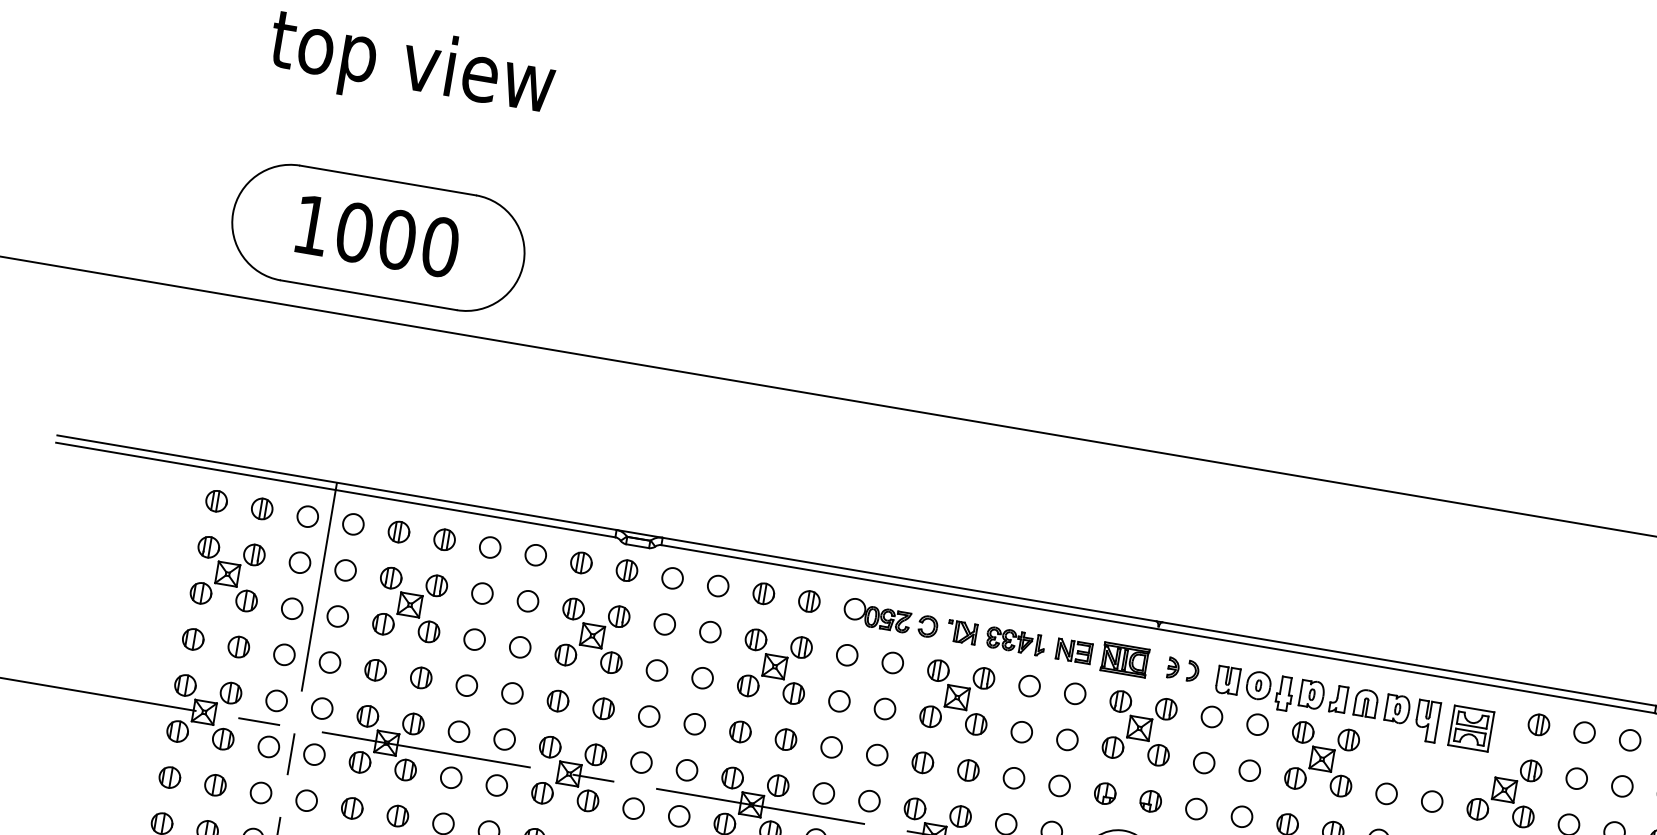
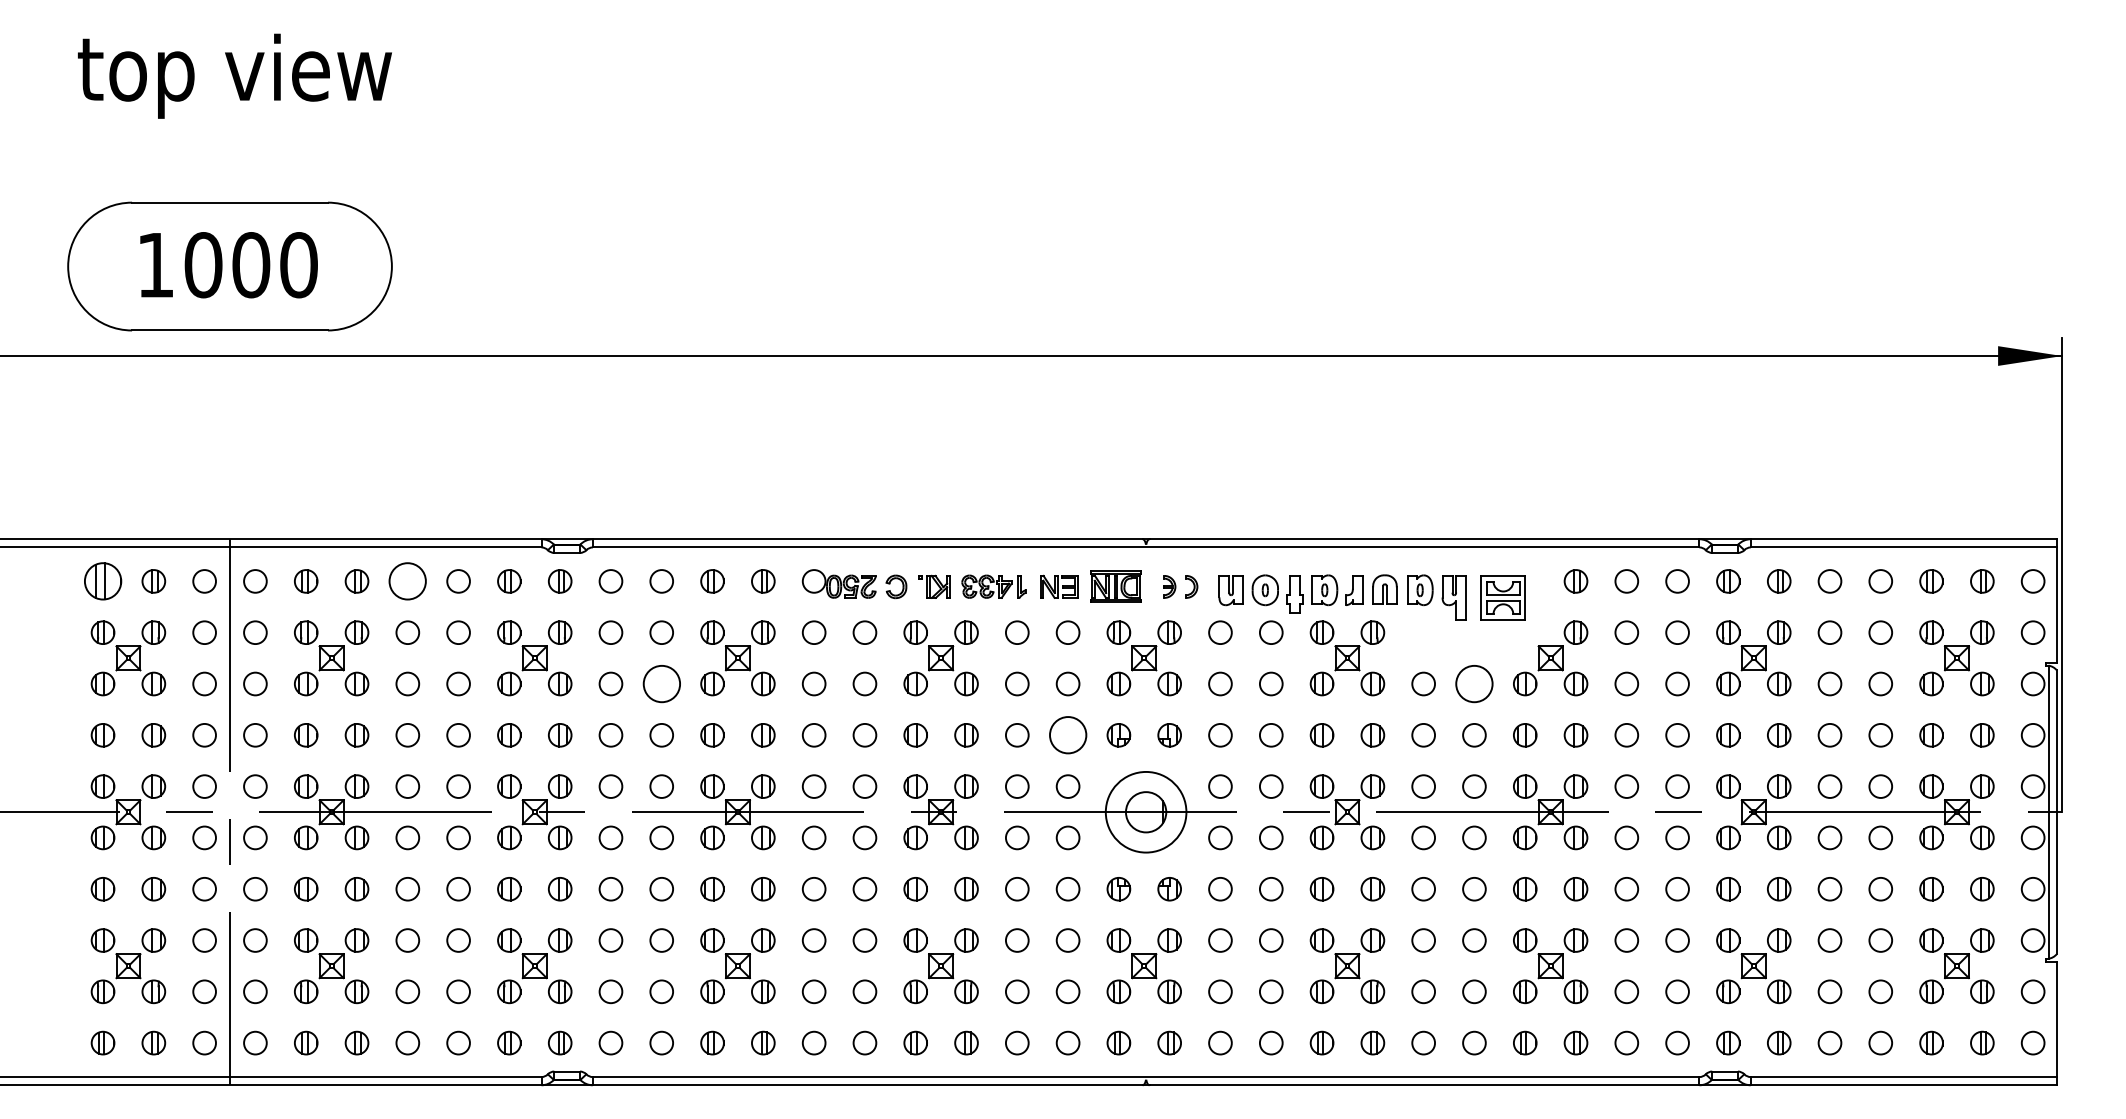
part: (216, 501) -> (102, 581), size x1.6
circle: (489, 547) -> (407, 581), size x1.6
circle: (702, 677) -> (661, 683), size x1.6
circle: (1059, 786) -> (1067, 735), size x1.6
circle: (1432, 801) -> (1474, 683), size x1.6

